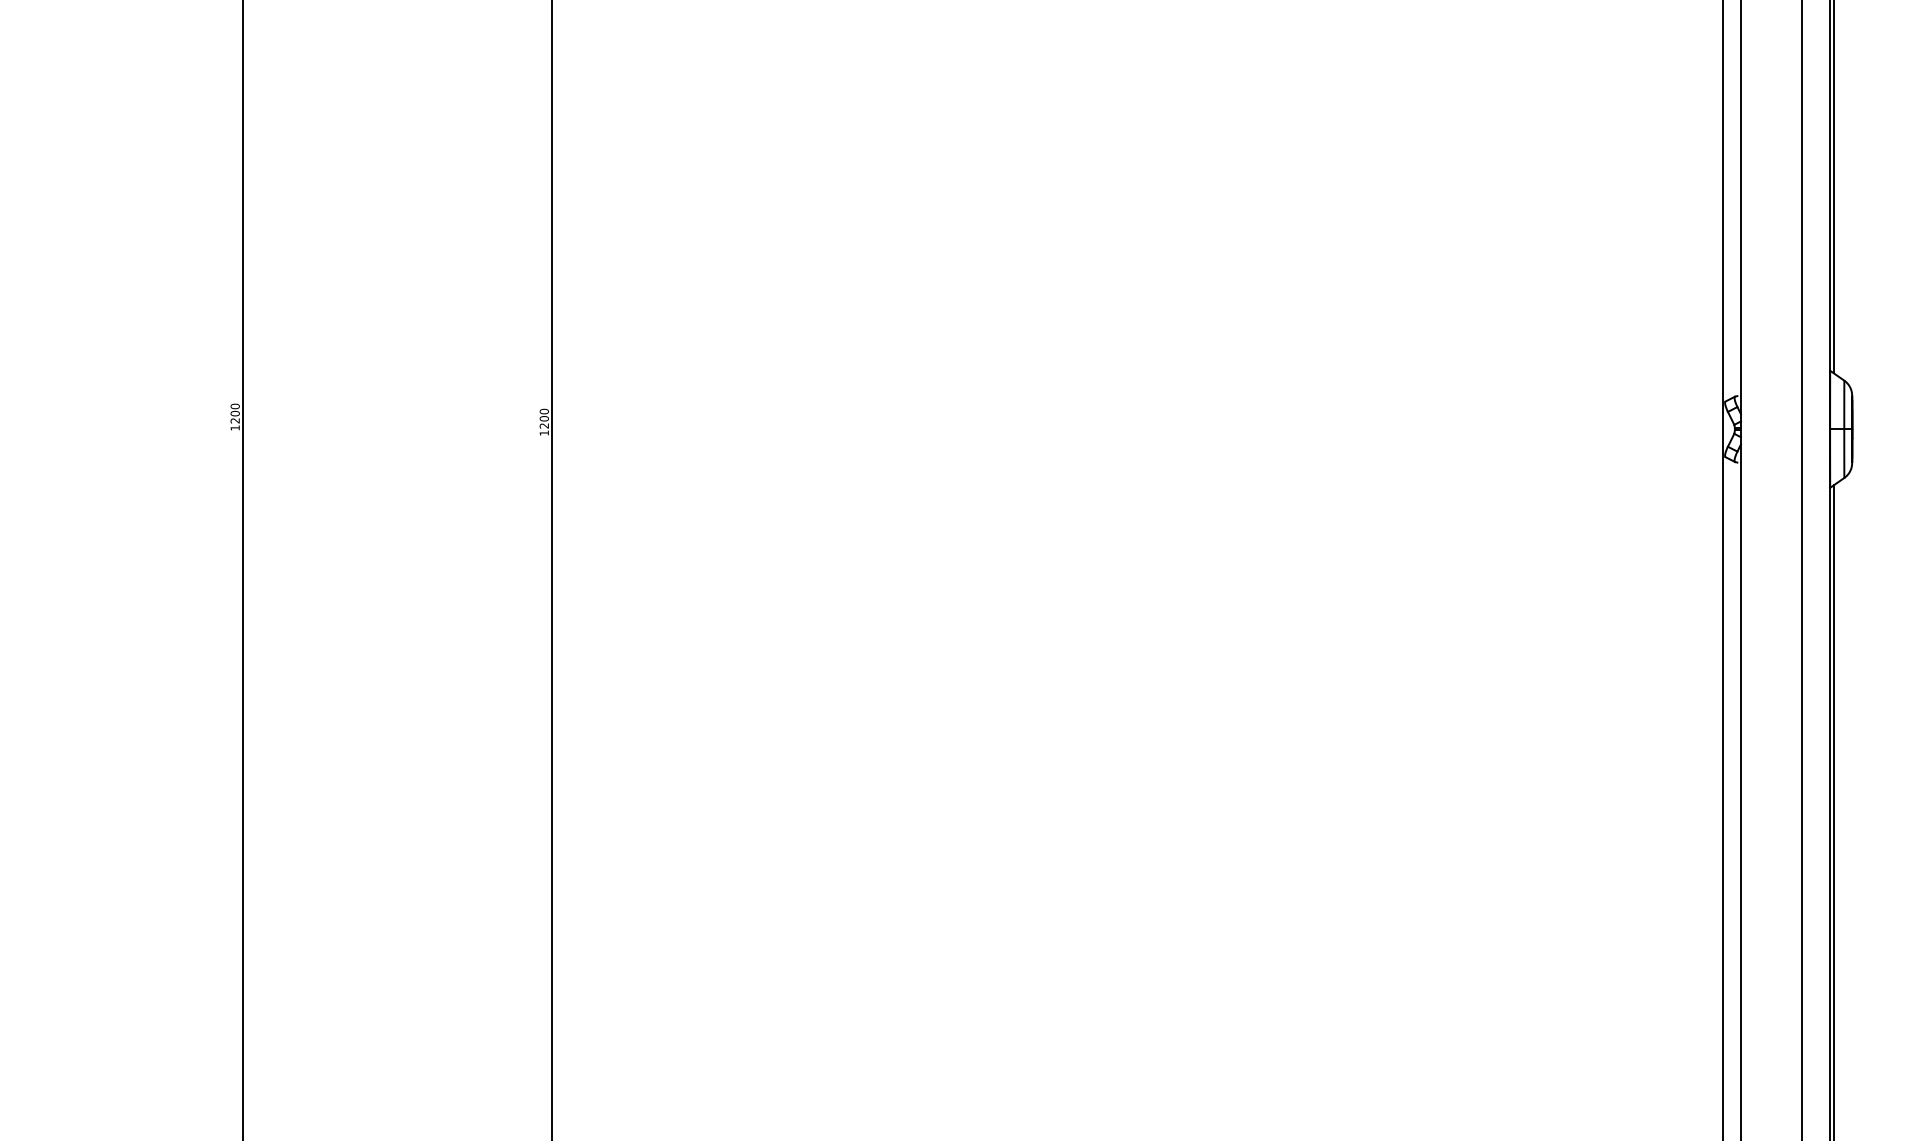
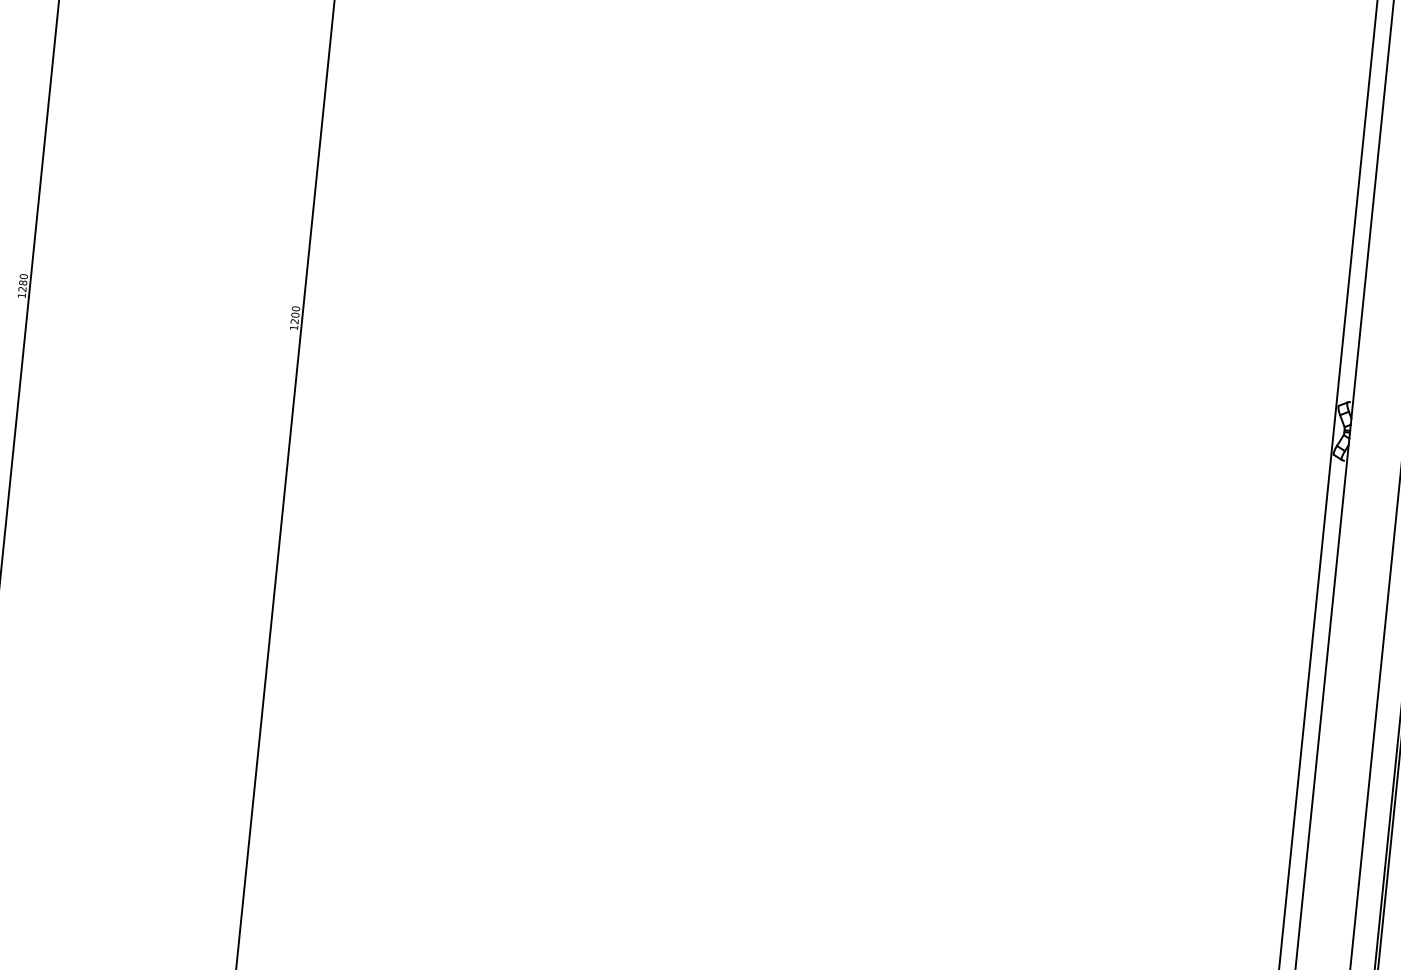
text: (234, 413) -> (22, 282), 1200 -> 1280

